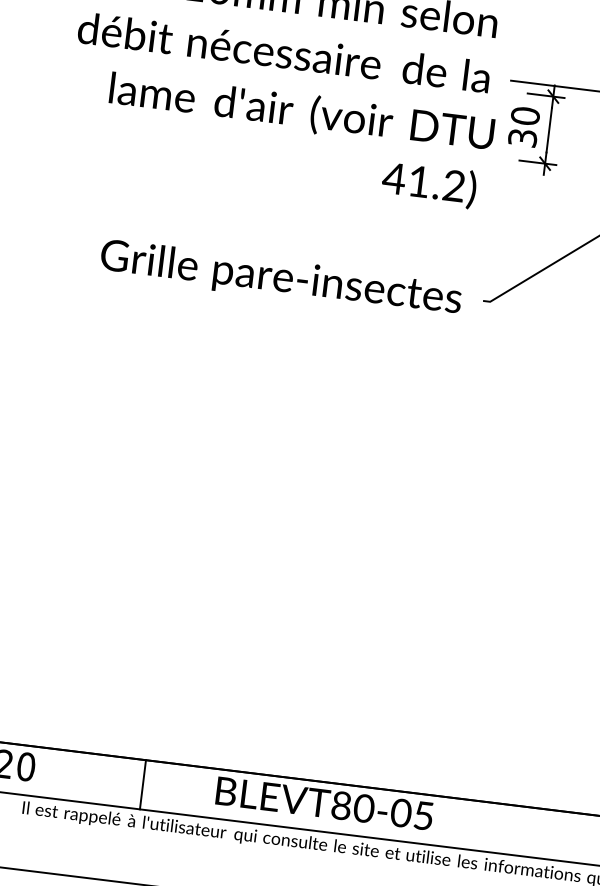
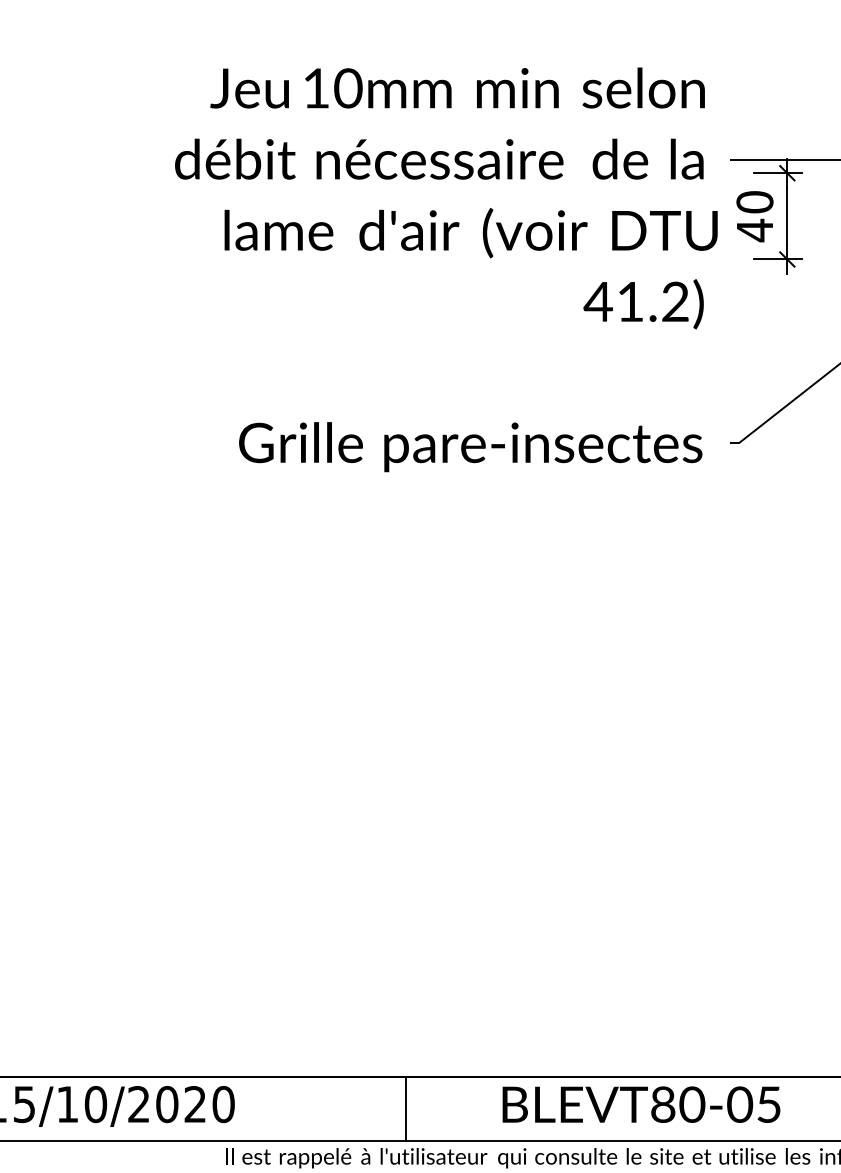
text: (522, 138) -> (754, 230), 30 -> 40
line: (143, 784) -> (406, 1108), moved
text: (324, 803) -> (641, 1104), moved

